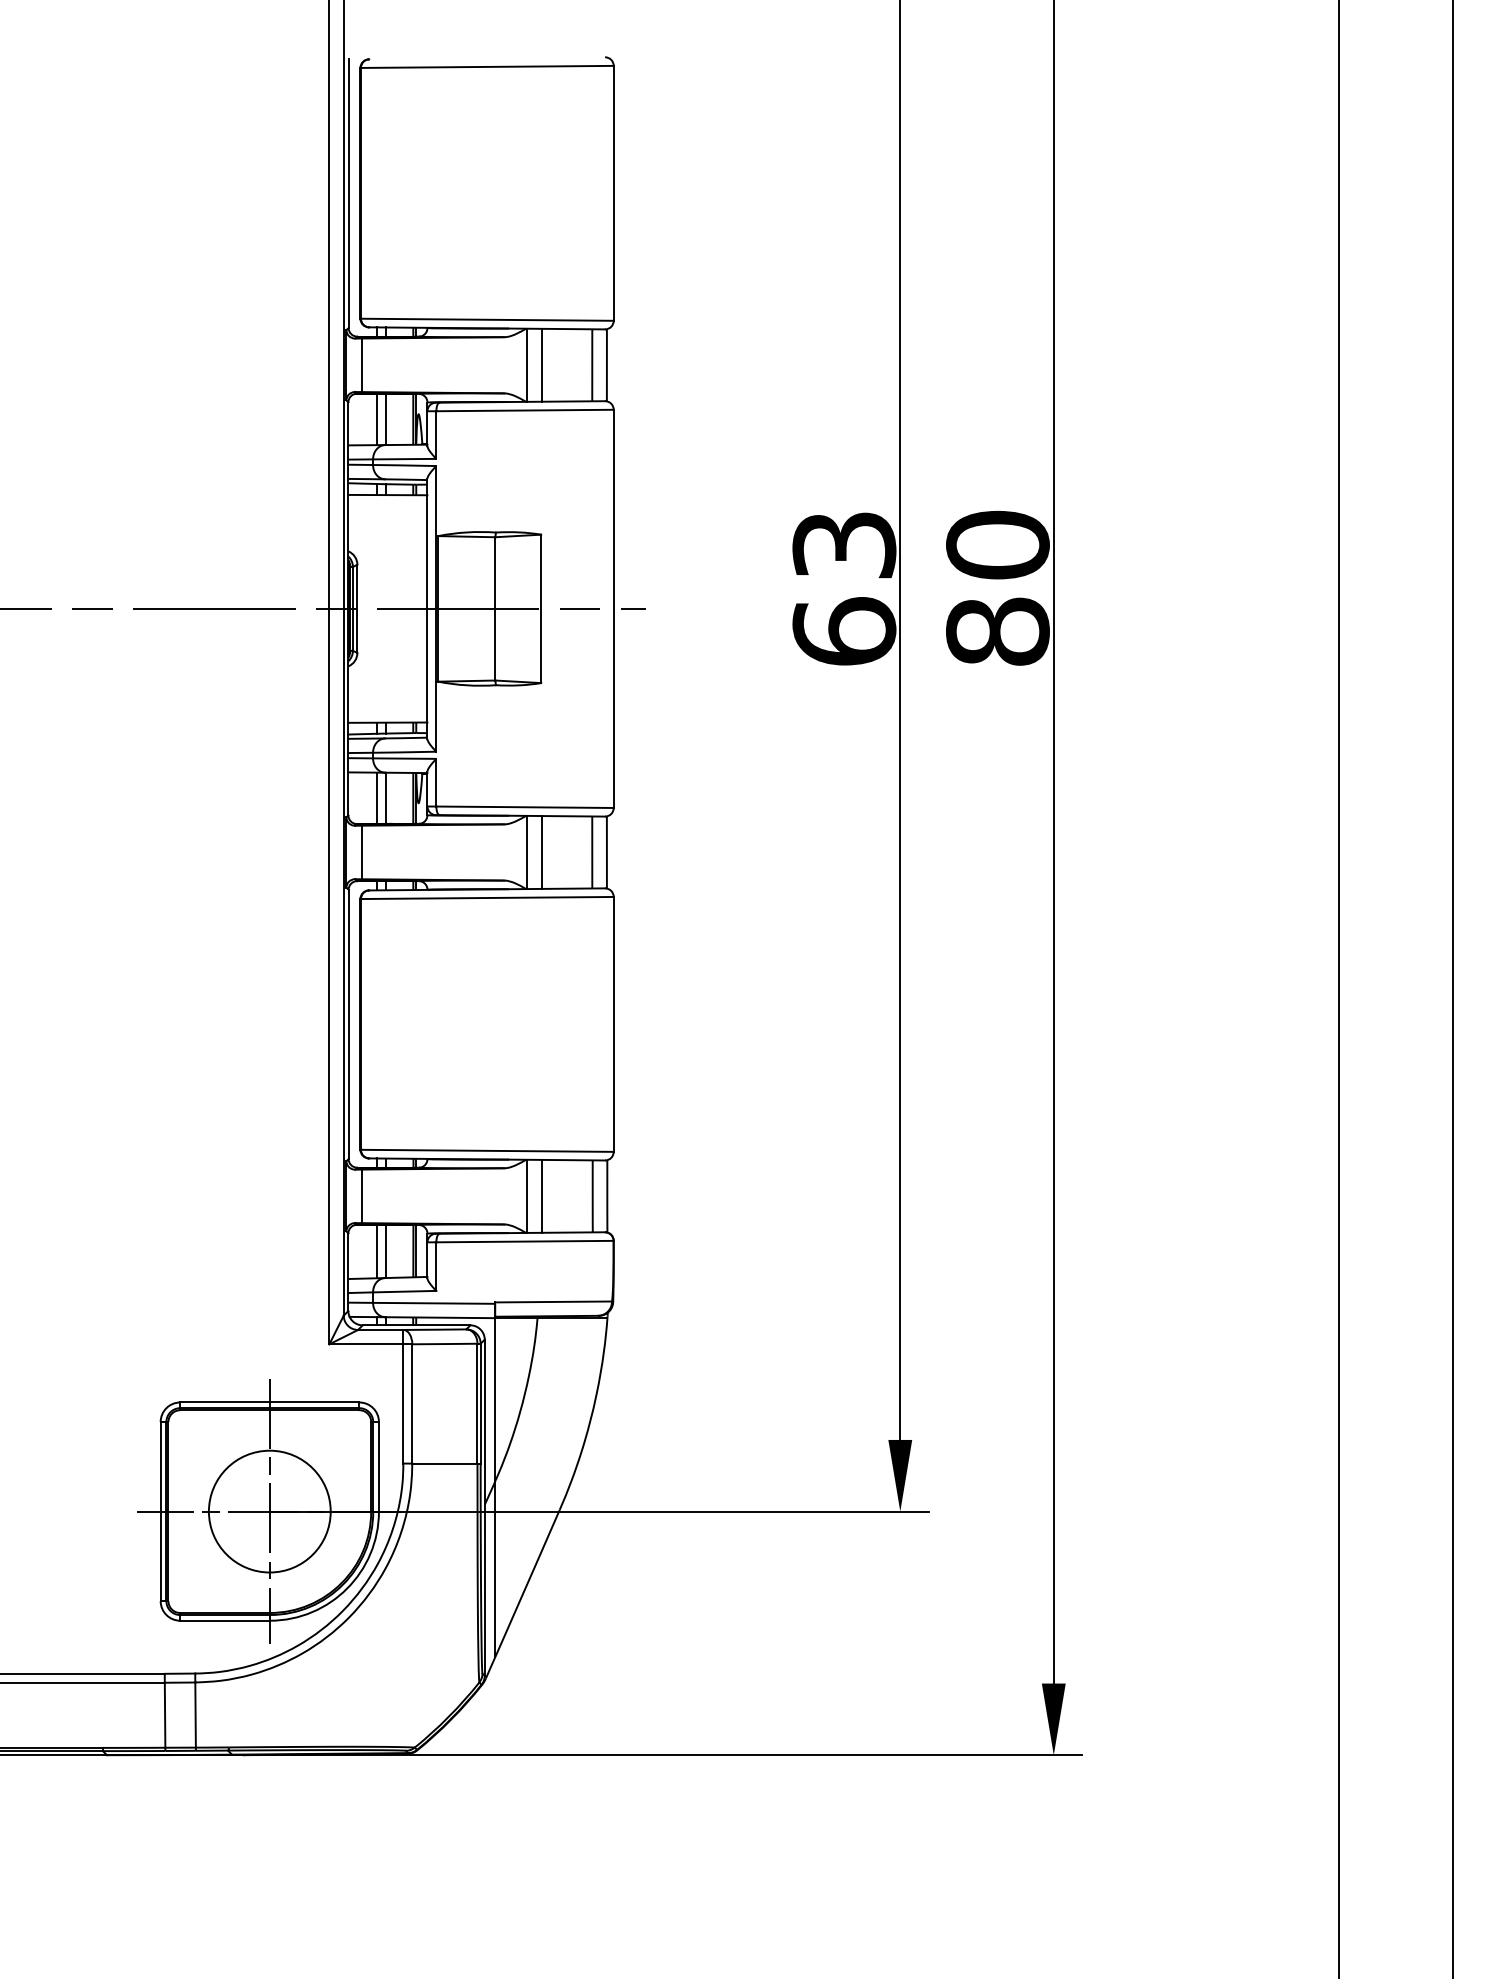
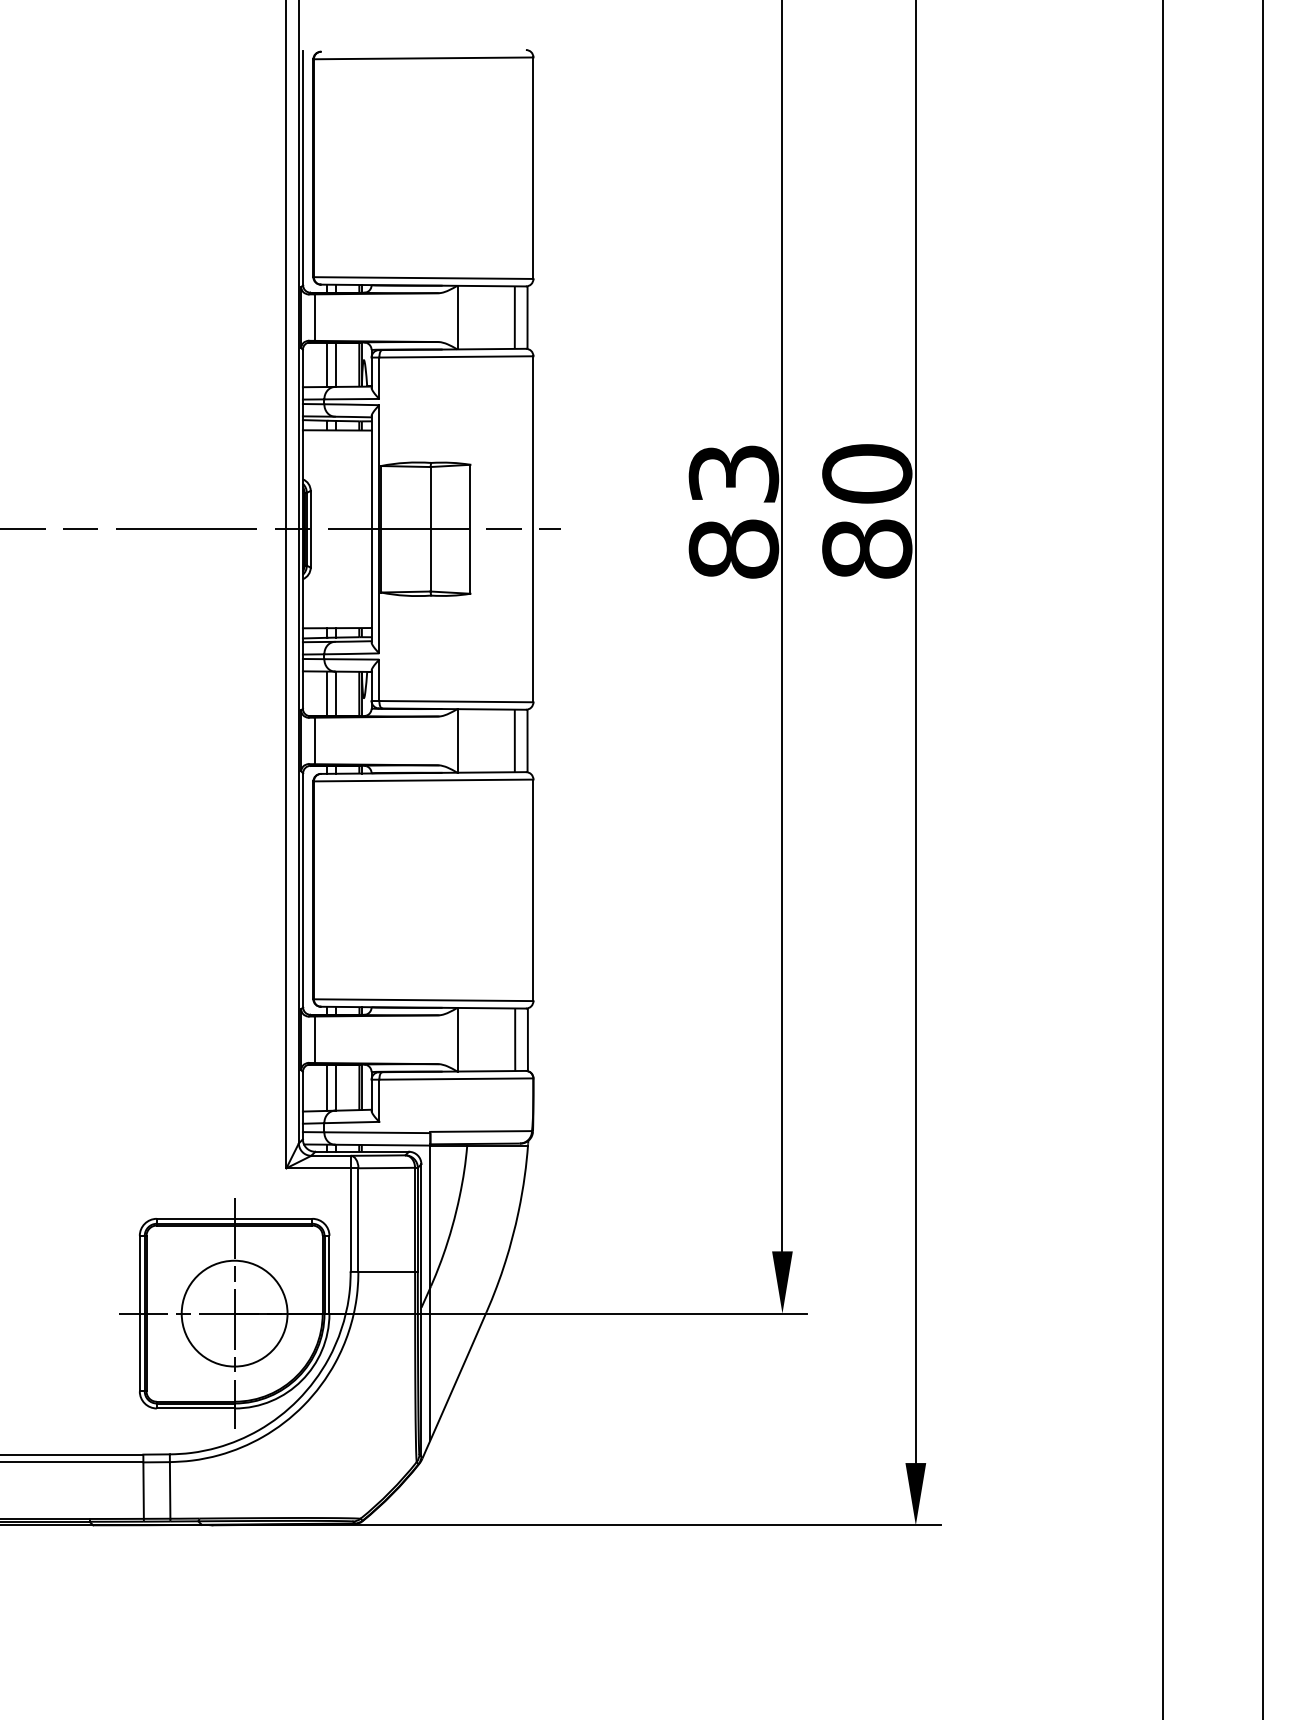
line: (542, 364) -> (471, 316), removed
text: (844, 631) -> (733, 548), 63 -> 83
line: (542, 852) -> (471, 740), removed
line: (542, 1195) -> (471, 1038), removed

